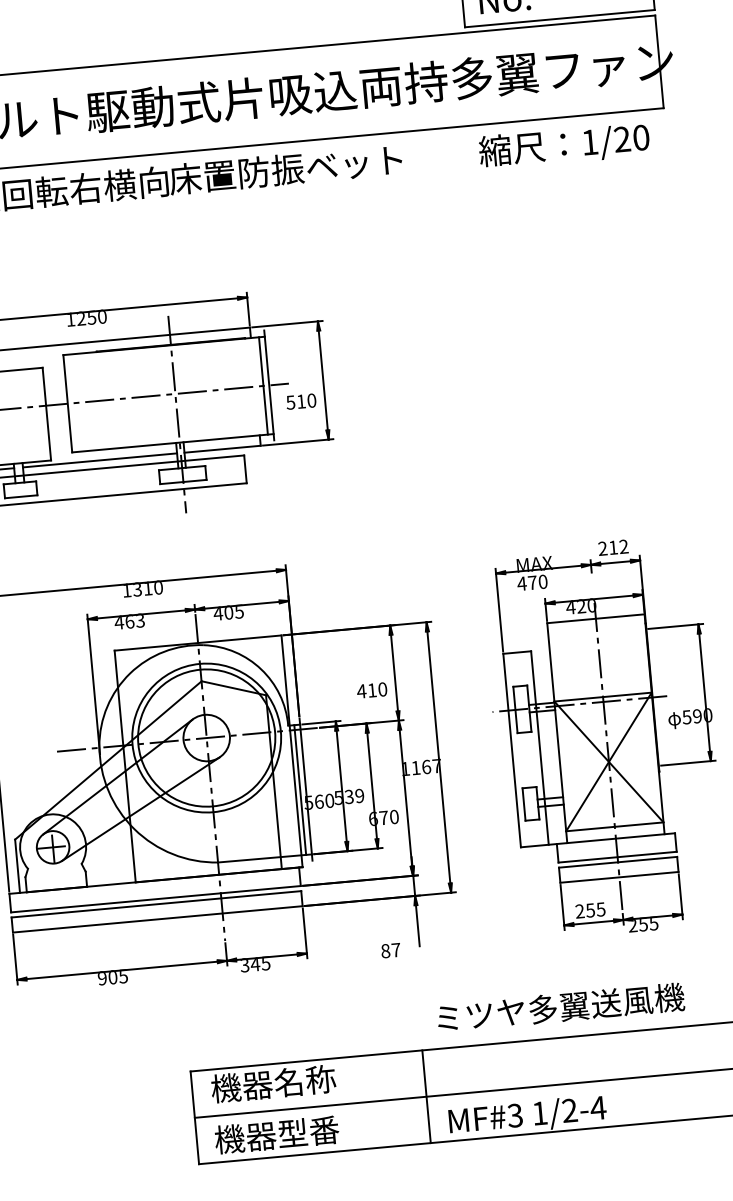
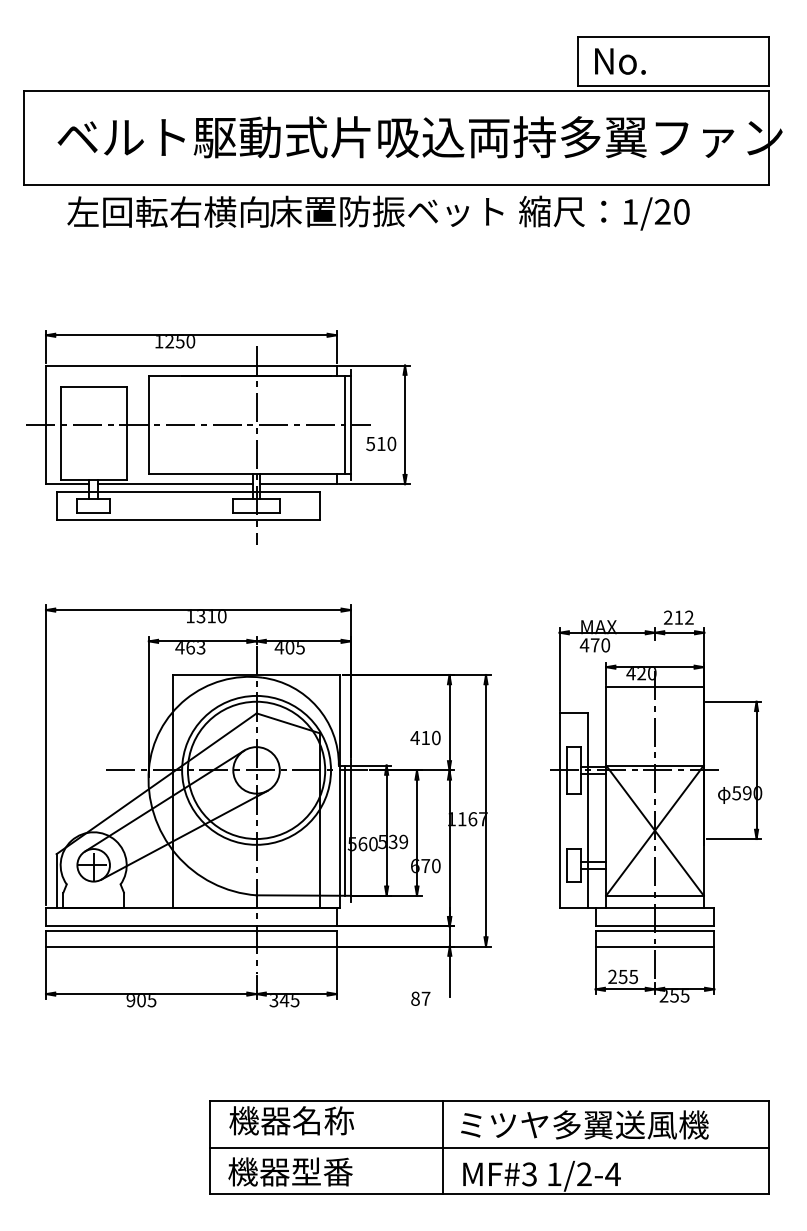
text: (564, 145) -> (604, 212), moved
text: (560, 1007) -> (584, 1124), moved

